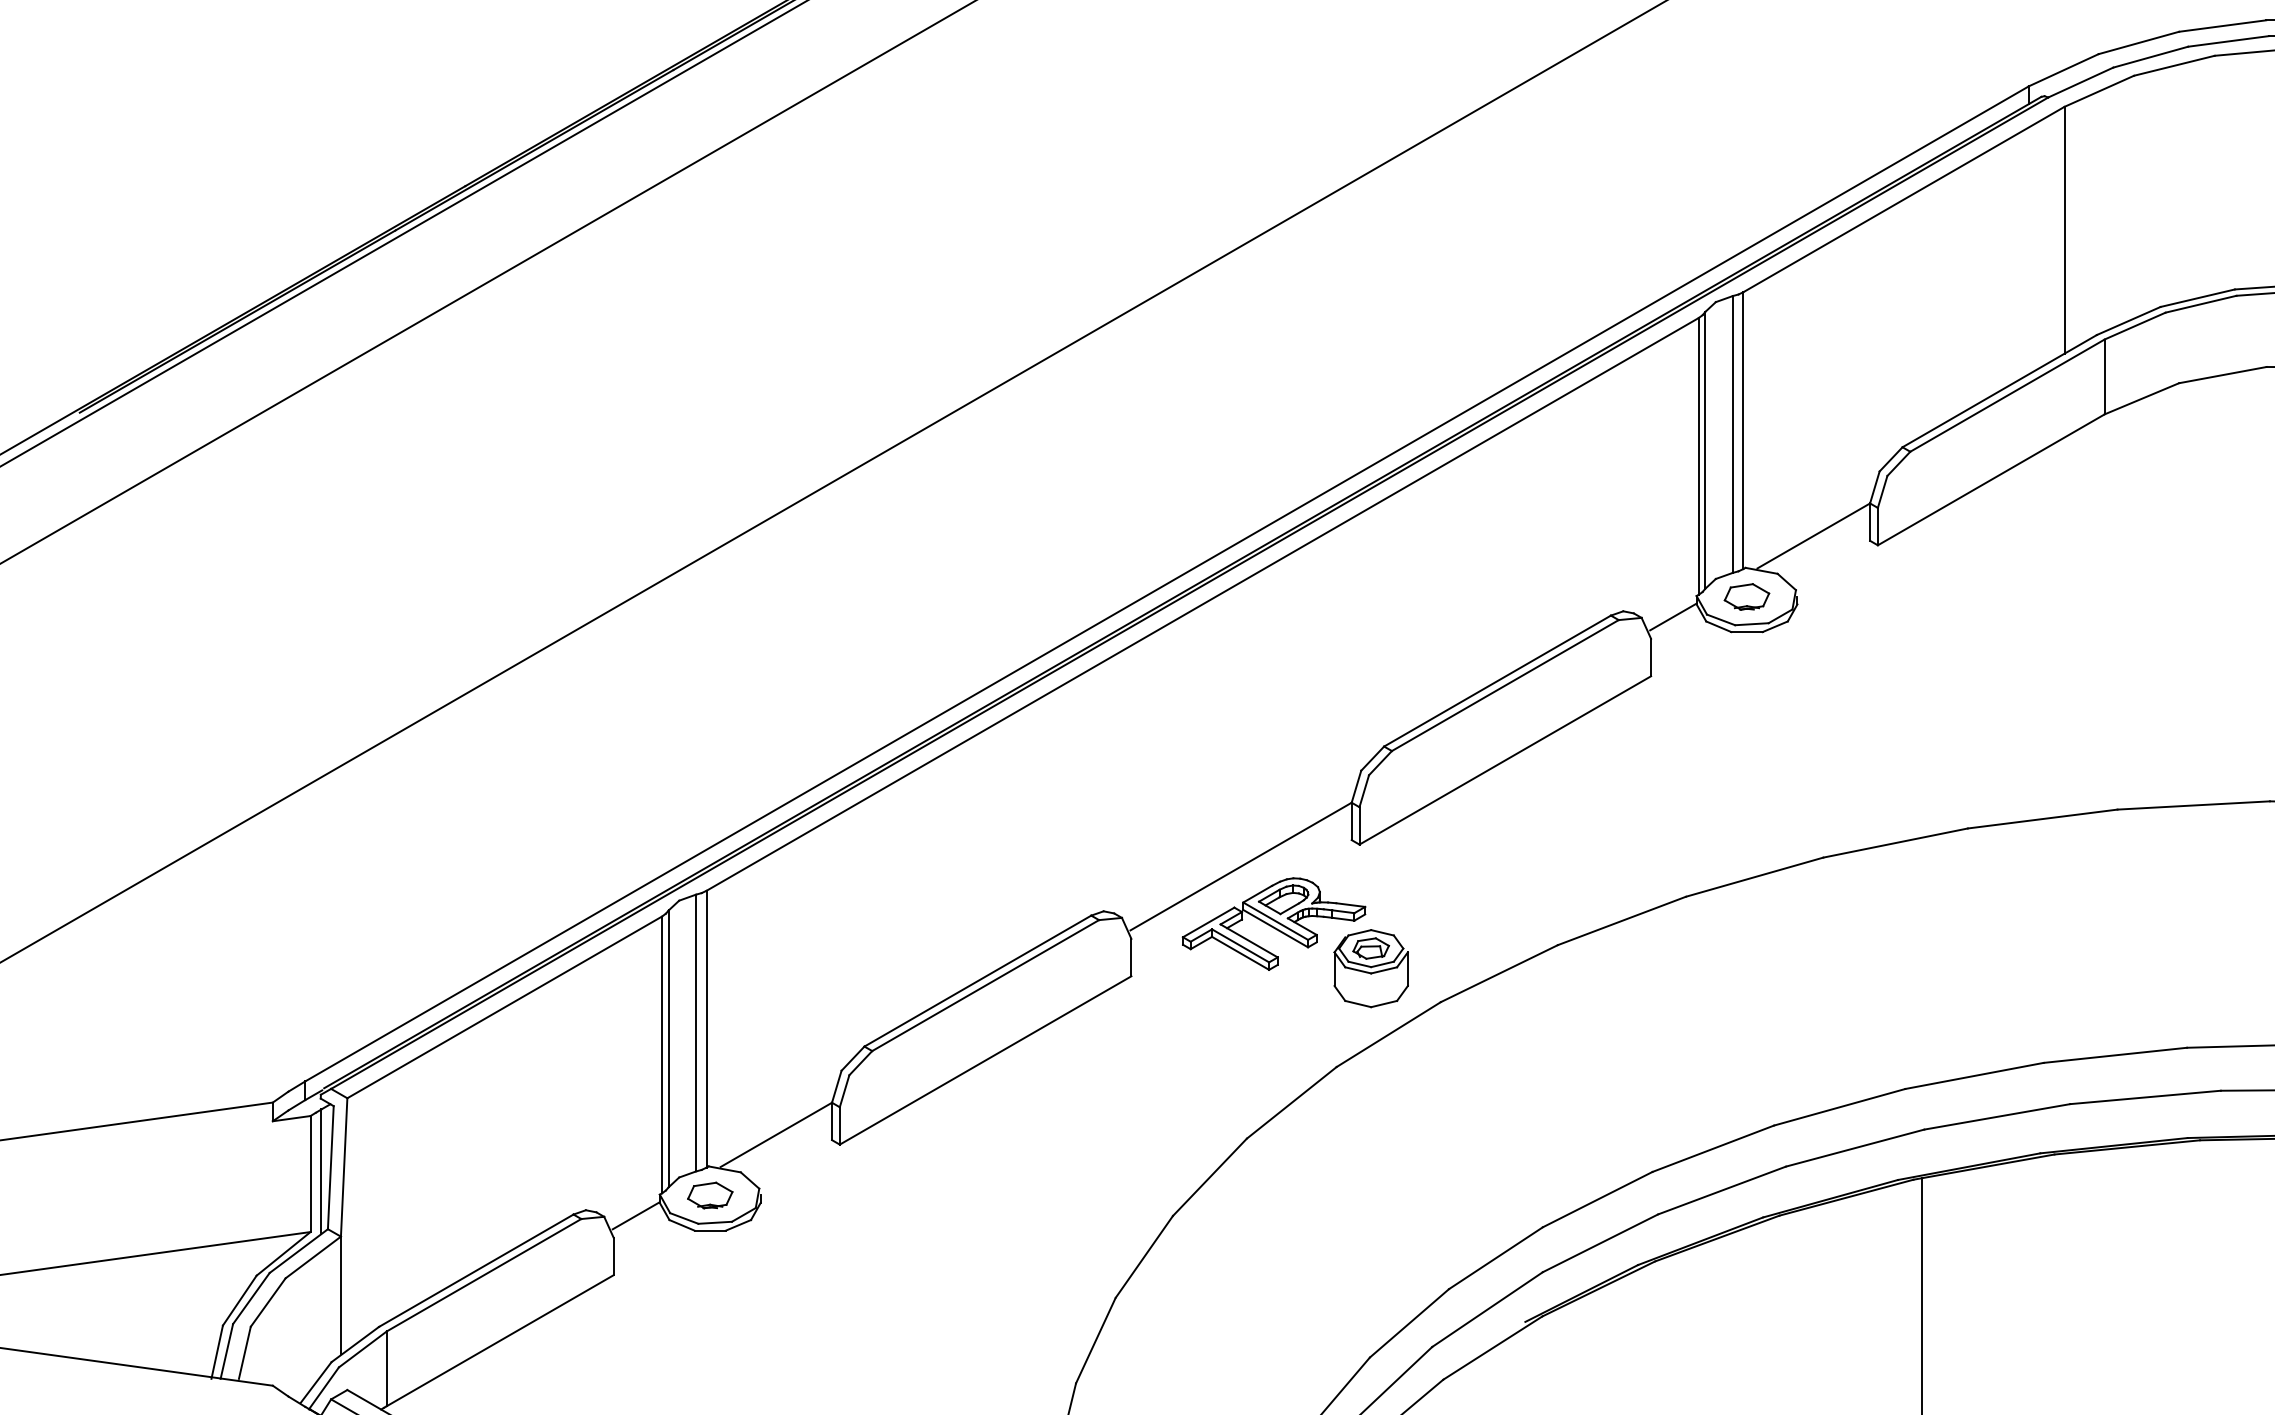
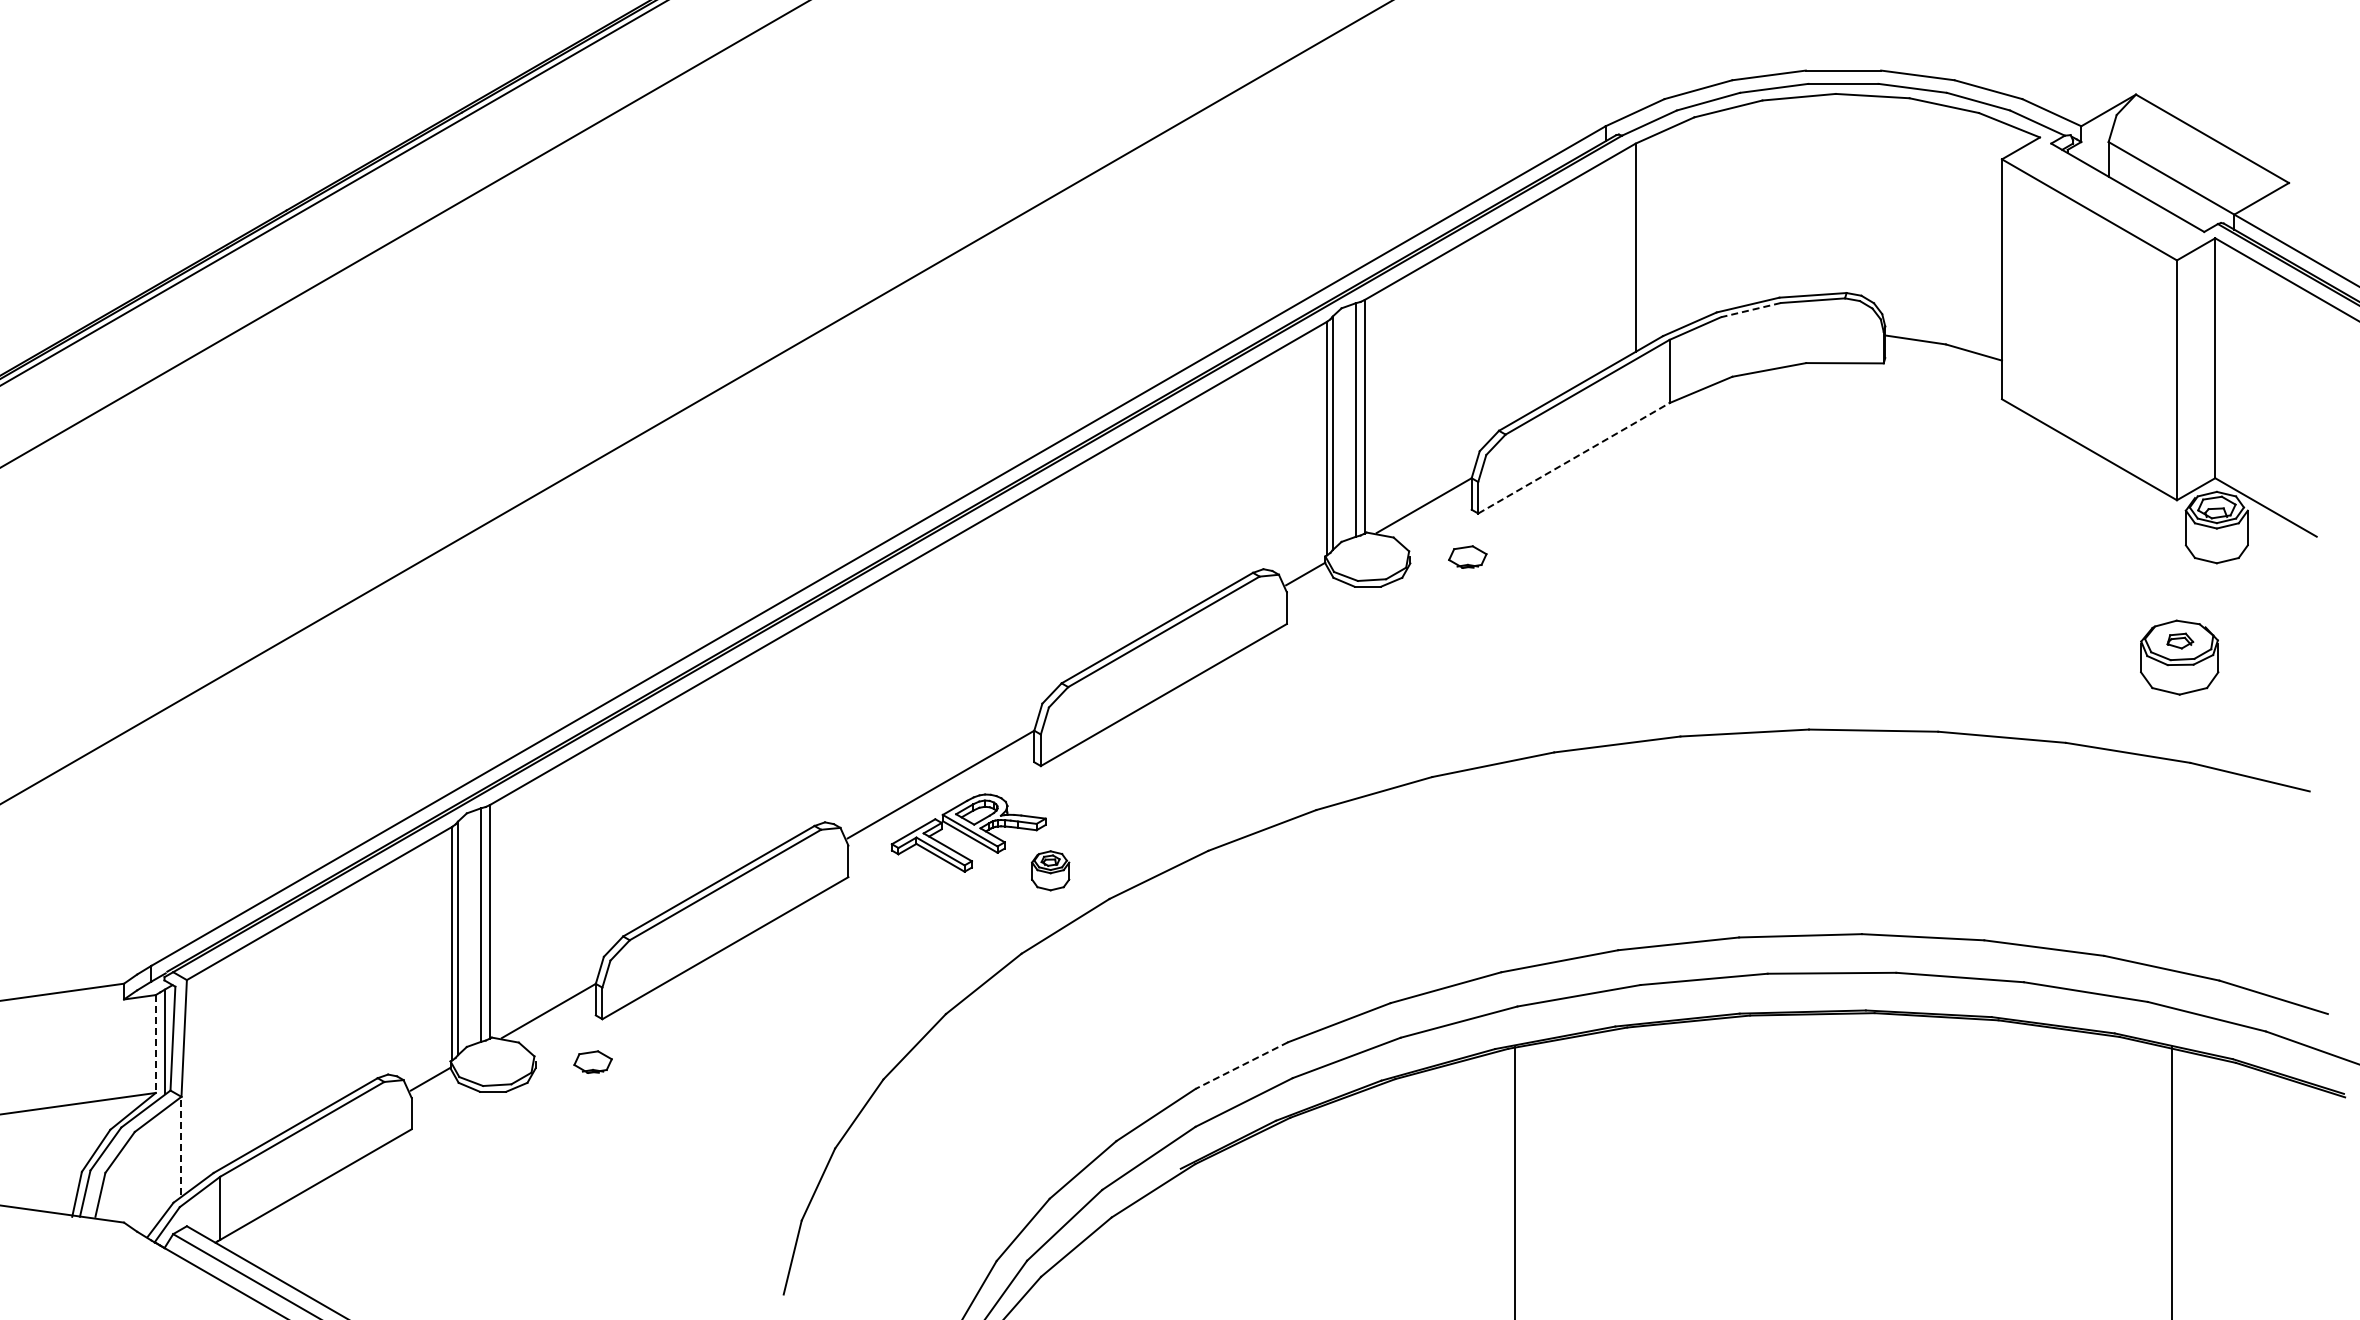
line: (2200, 304) -> (1750, 310), solid -> dashed
line: (1991, 480) -> (1574, 458), solid -> dashed
part: (1746, 596) -> (1467, 556), moved
part: (1370, 968) -> (1050, 870), size x0.6
line: (310, 1174) -> (155, 1044), solid -> dashed
part: (709, 1194) -> (592, 1061), moved
line: (1597, 1199) -> (1241, 1065), solid -> dashed
line: (340, 1294) -> (181, 1145), solid -> dashed

